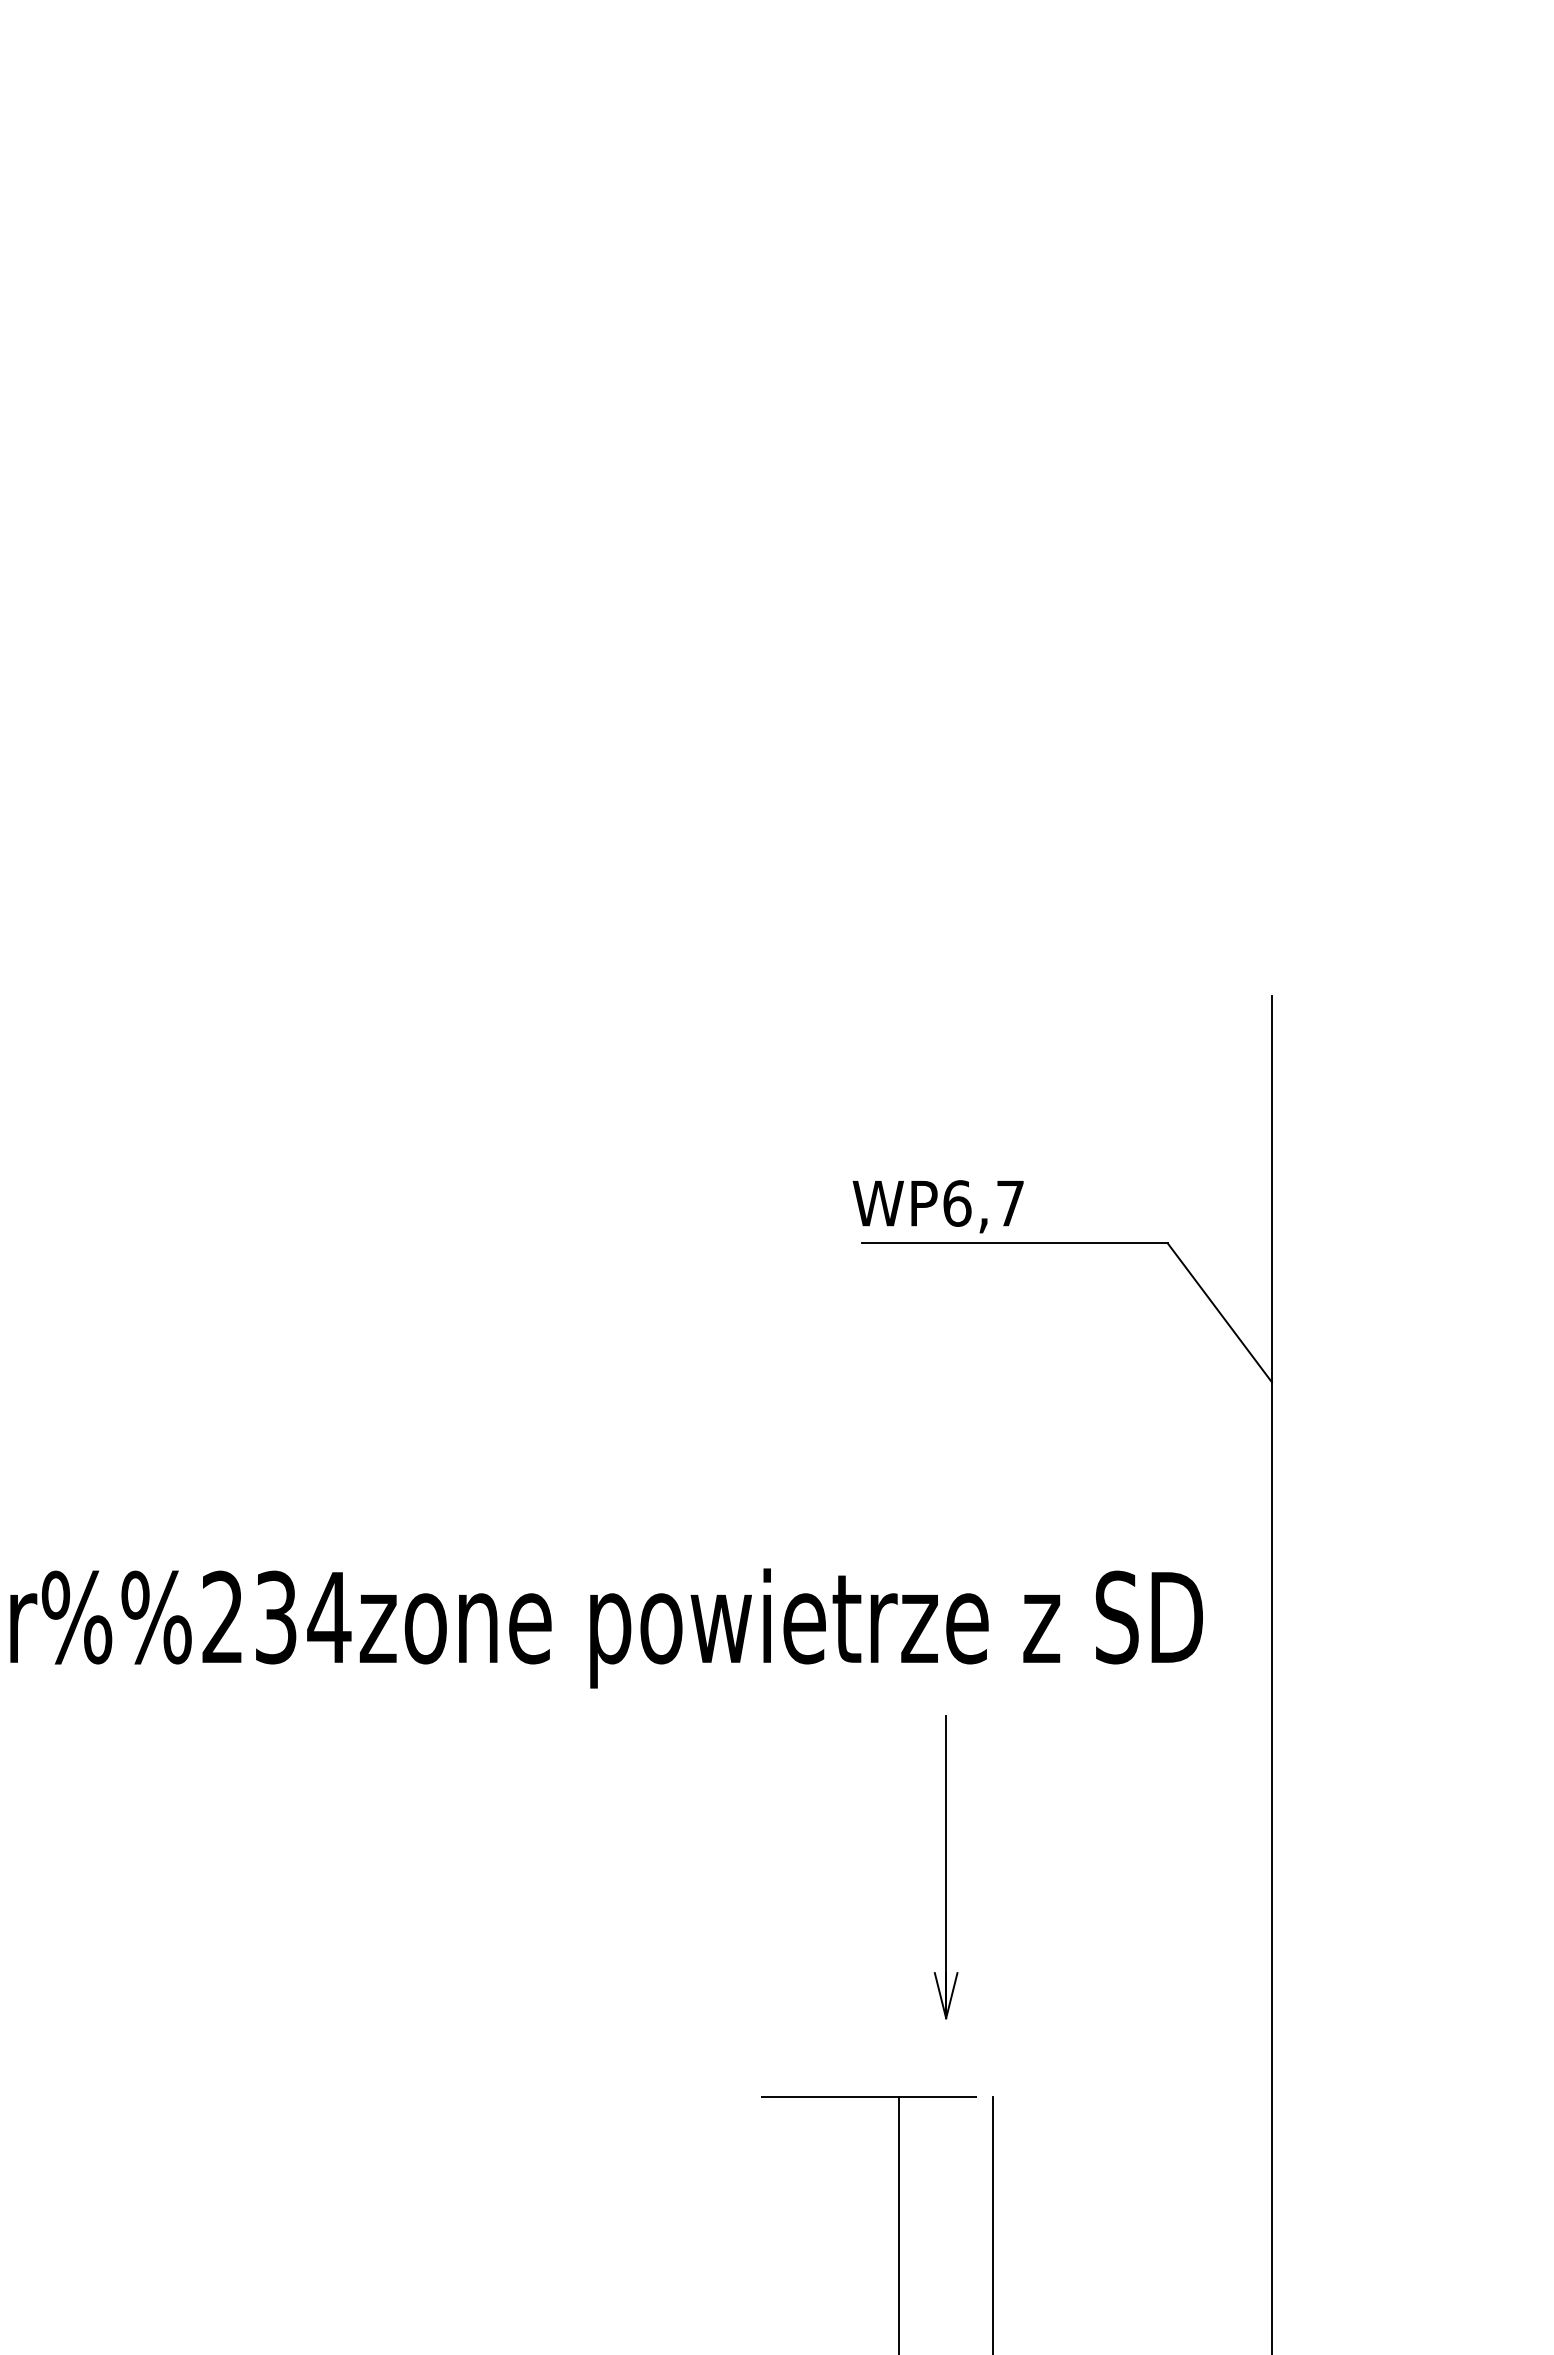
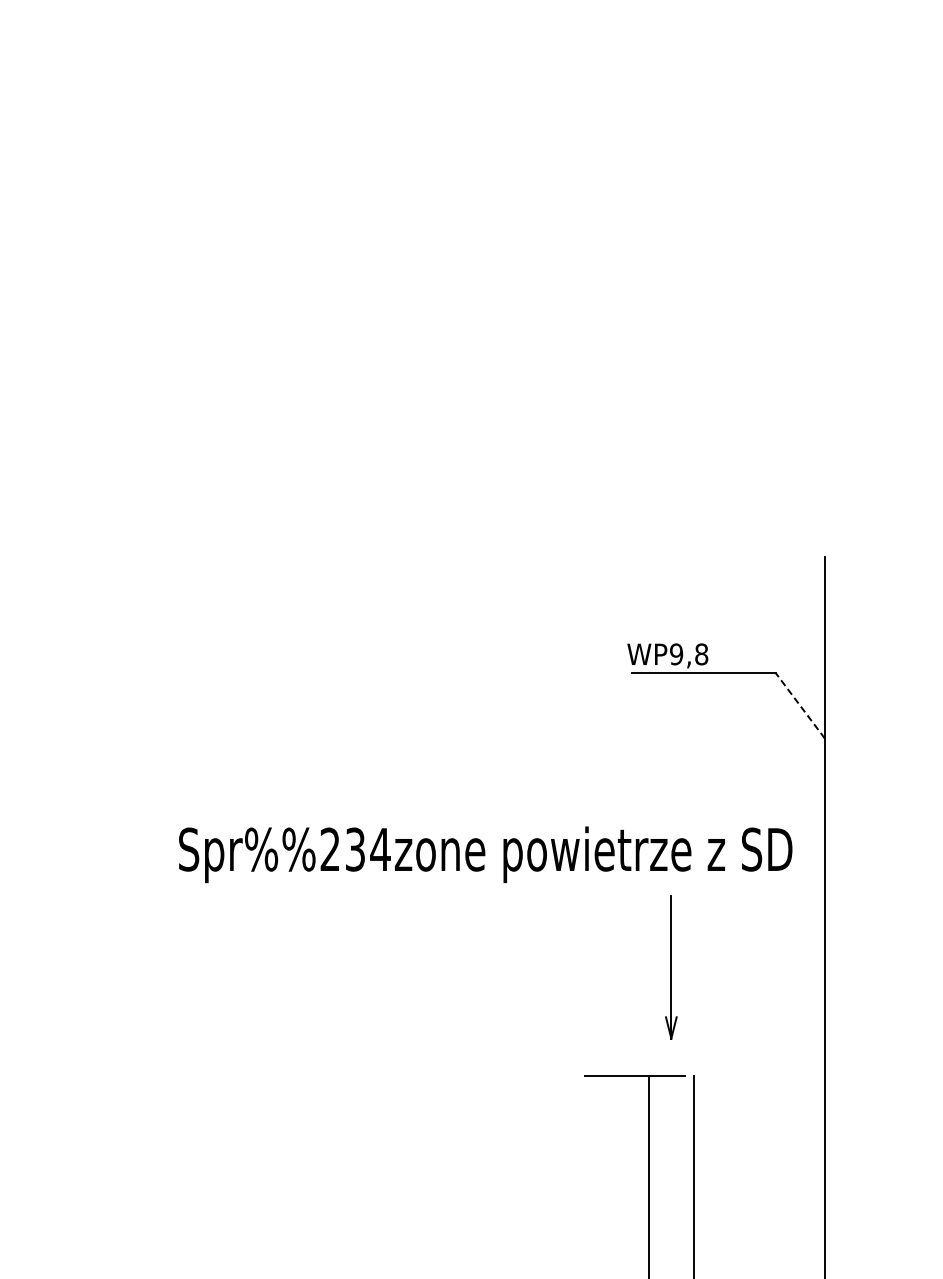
text: (984, 1203) -> (689, 654), WP6,7 -> WP9,8
line: (1220, 1311) -> (800, 705), solid -> dashed

